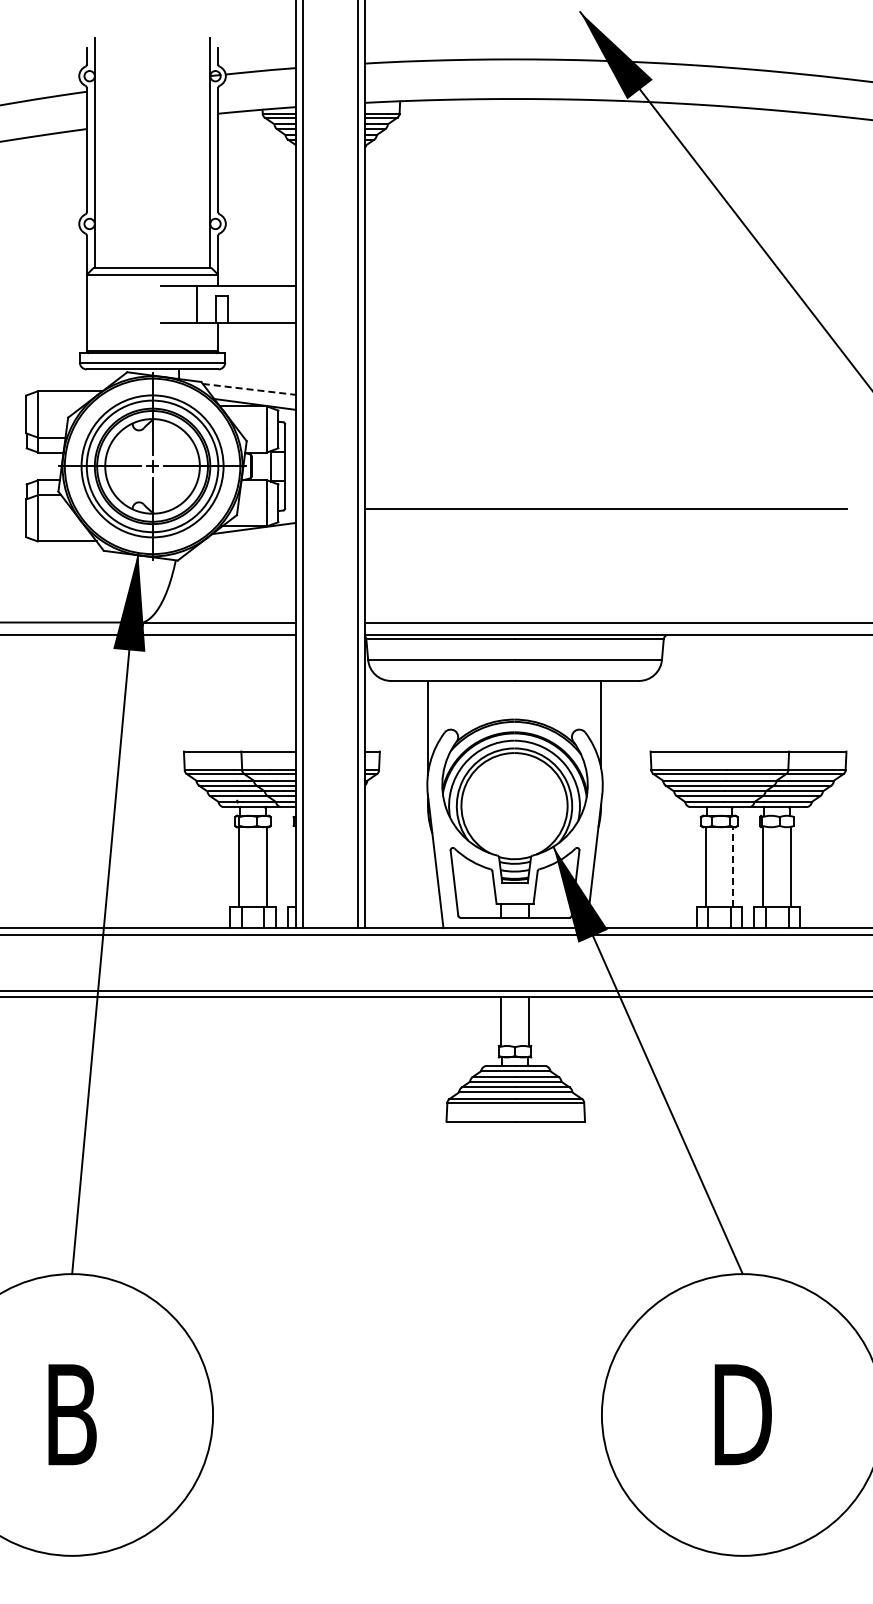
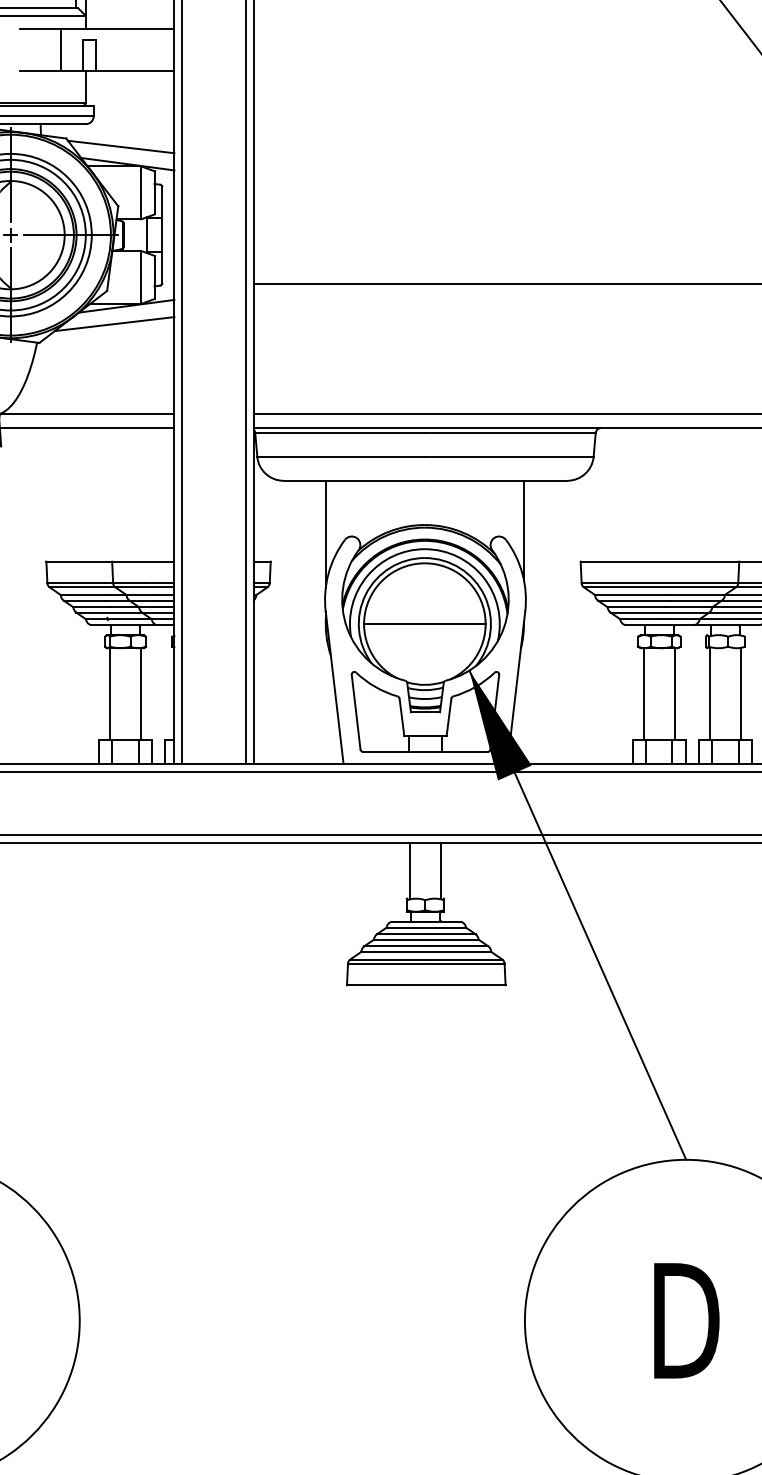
line: (249, 389) -> (121, 147), dashed -> solid
line: (243, 543) -> (114, 323), added
line: (514, 806) -> (424, 624), added
line: (733, 866) -> (675, 693), dashed -> solid

